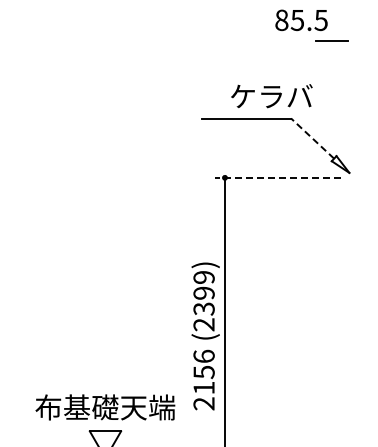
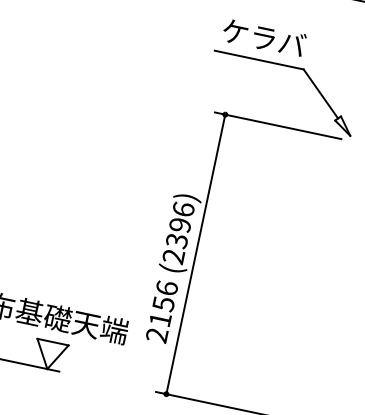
text: (271, 96) -> (263, 38), moved
line: (312, 138) -> (320, 93), dashed -> solid
line: (277, 177) -> (277, 125), dashed -> solid
text: (203, 276) -> (183, 208), (2399) -> (2396)

